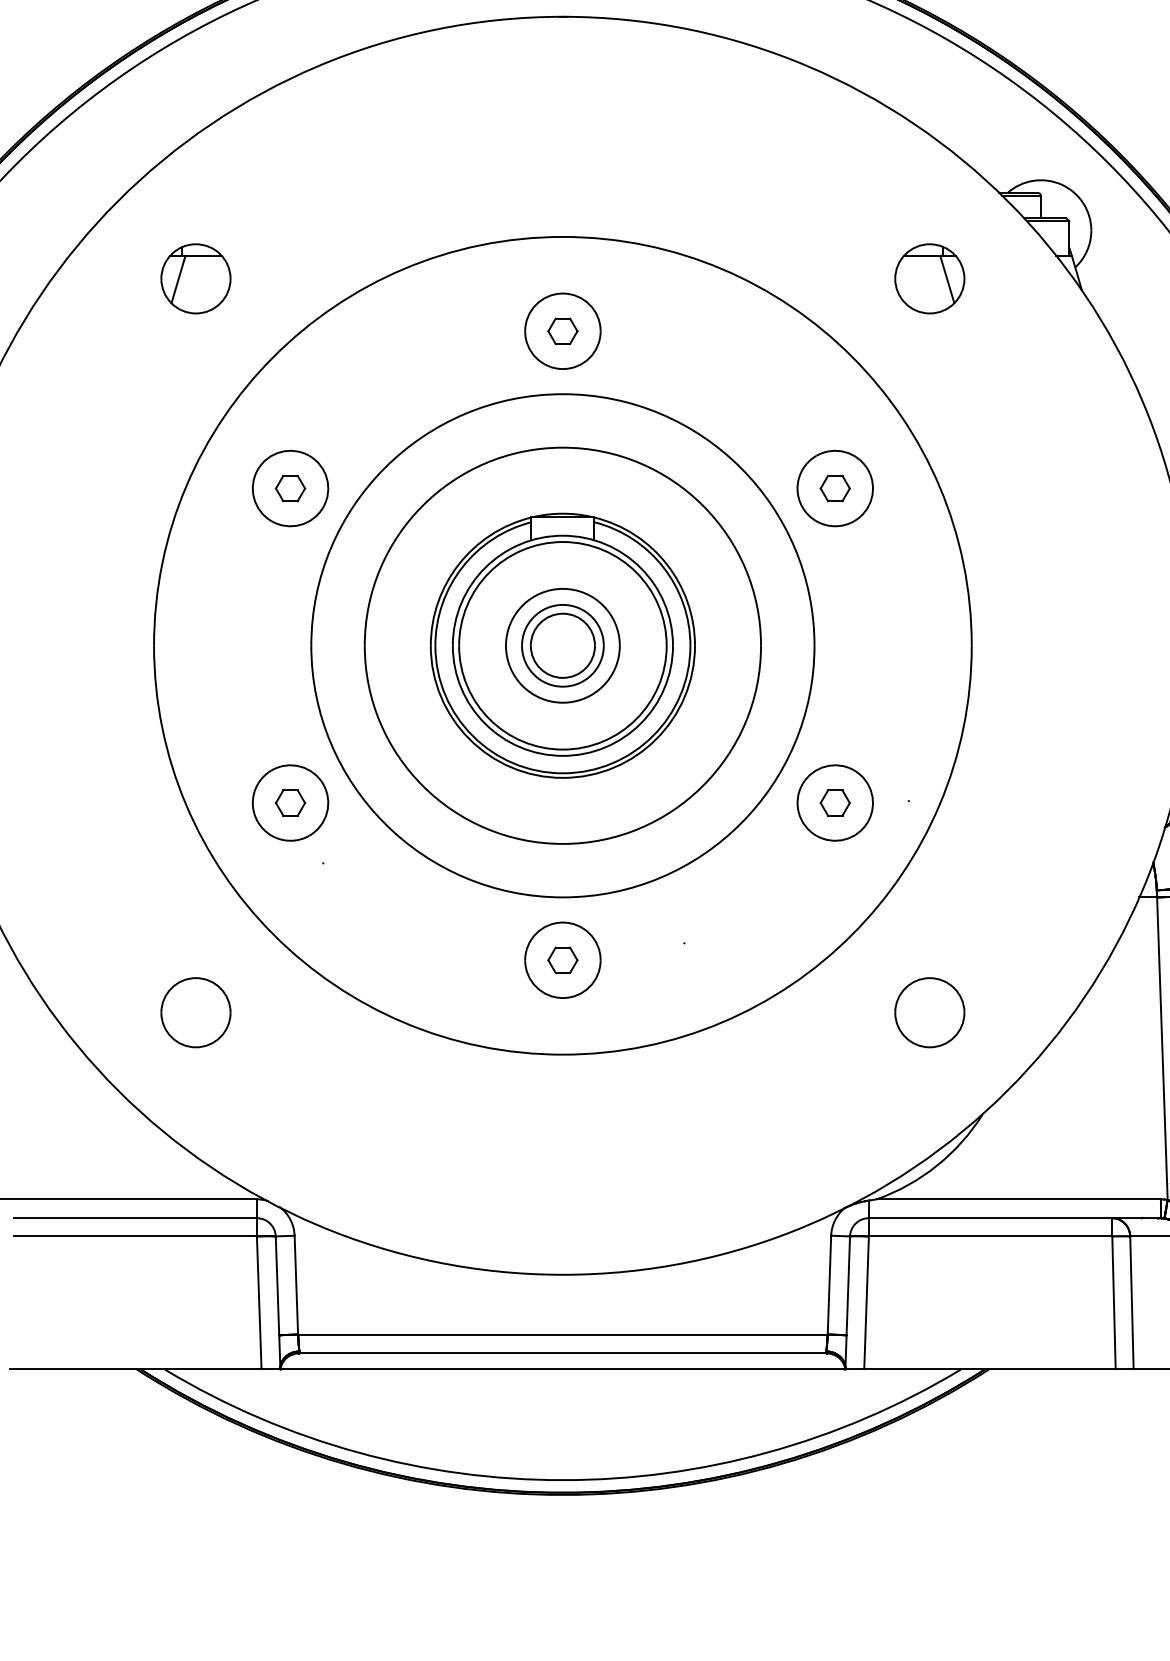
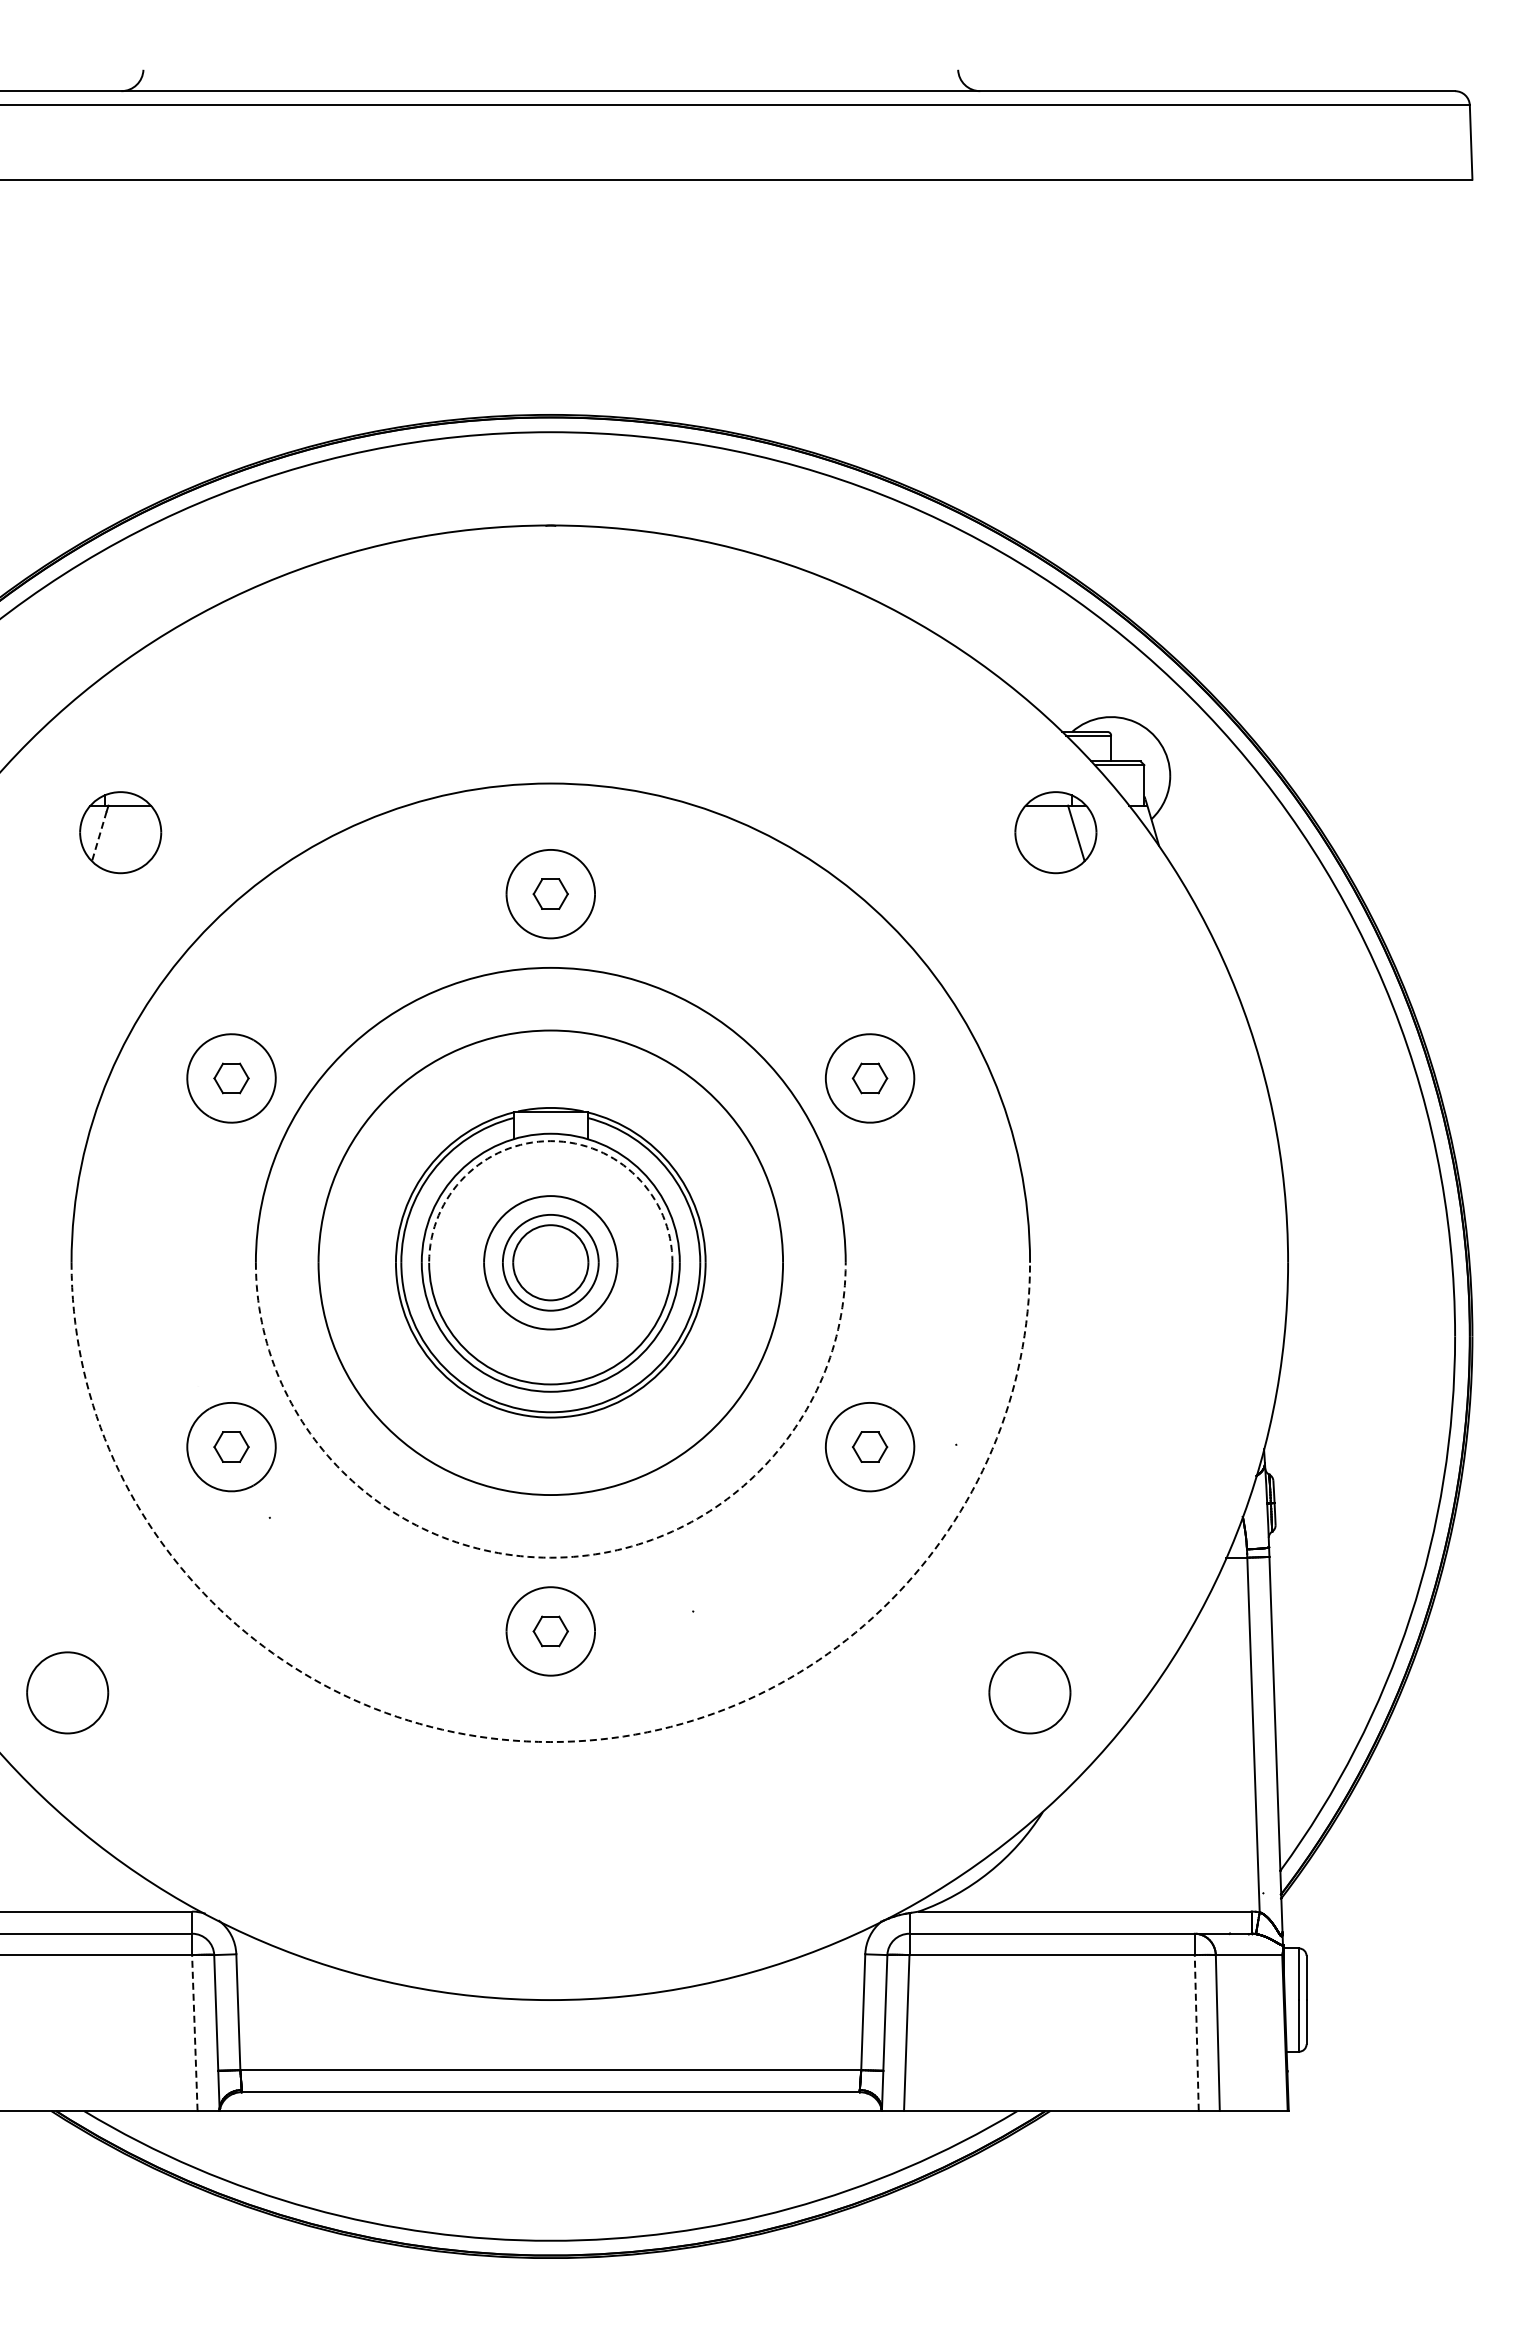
part: (929, 278) -> (1055, 832), moved
line: (177, 282) -> (99, 836), solid -> dashed
arc: (562, 542) -> (550, 1141), solid -> dashed
arc: (562, 897) -> (550, 1557), solid -> dashed
part: (195, 1012) -> (67, 1692), moved
part: (929, 1012) -> (1029, 1692), moved
arc: (562, 1055) -> (550, 1742), solid -> dashed
line: (258, 1302) -> (194, 2032), solid -> dashed
line: (1113, 1302) -> (1196, 2032), solid -> dashed

